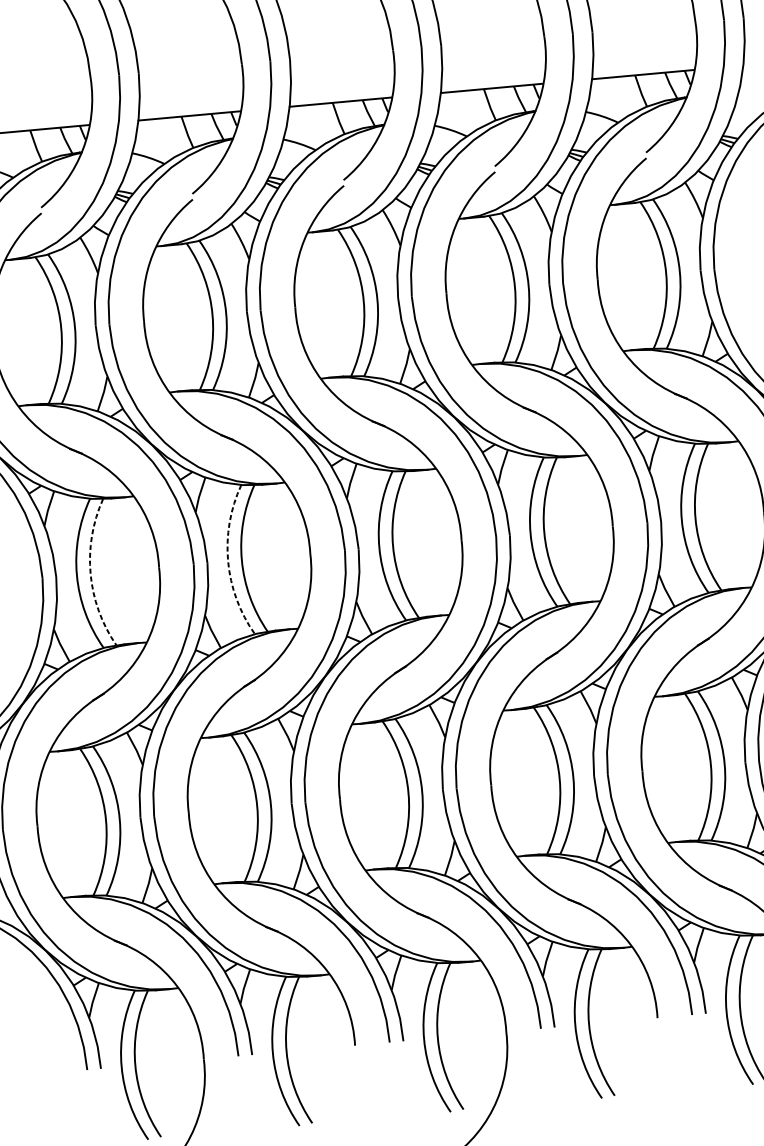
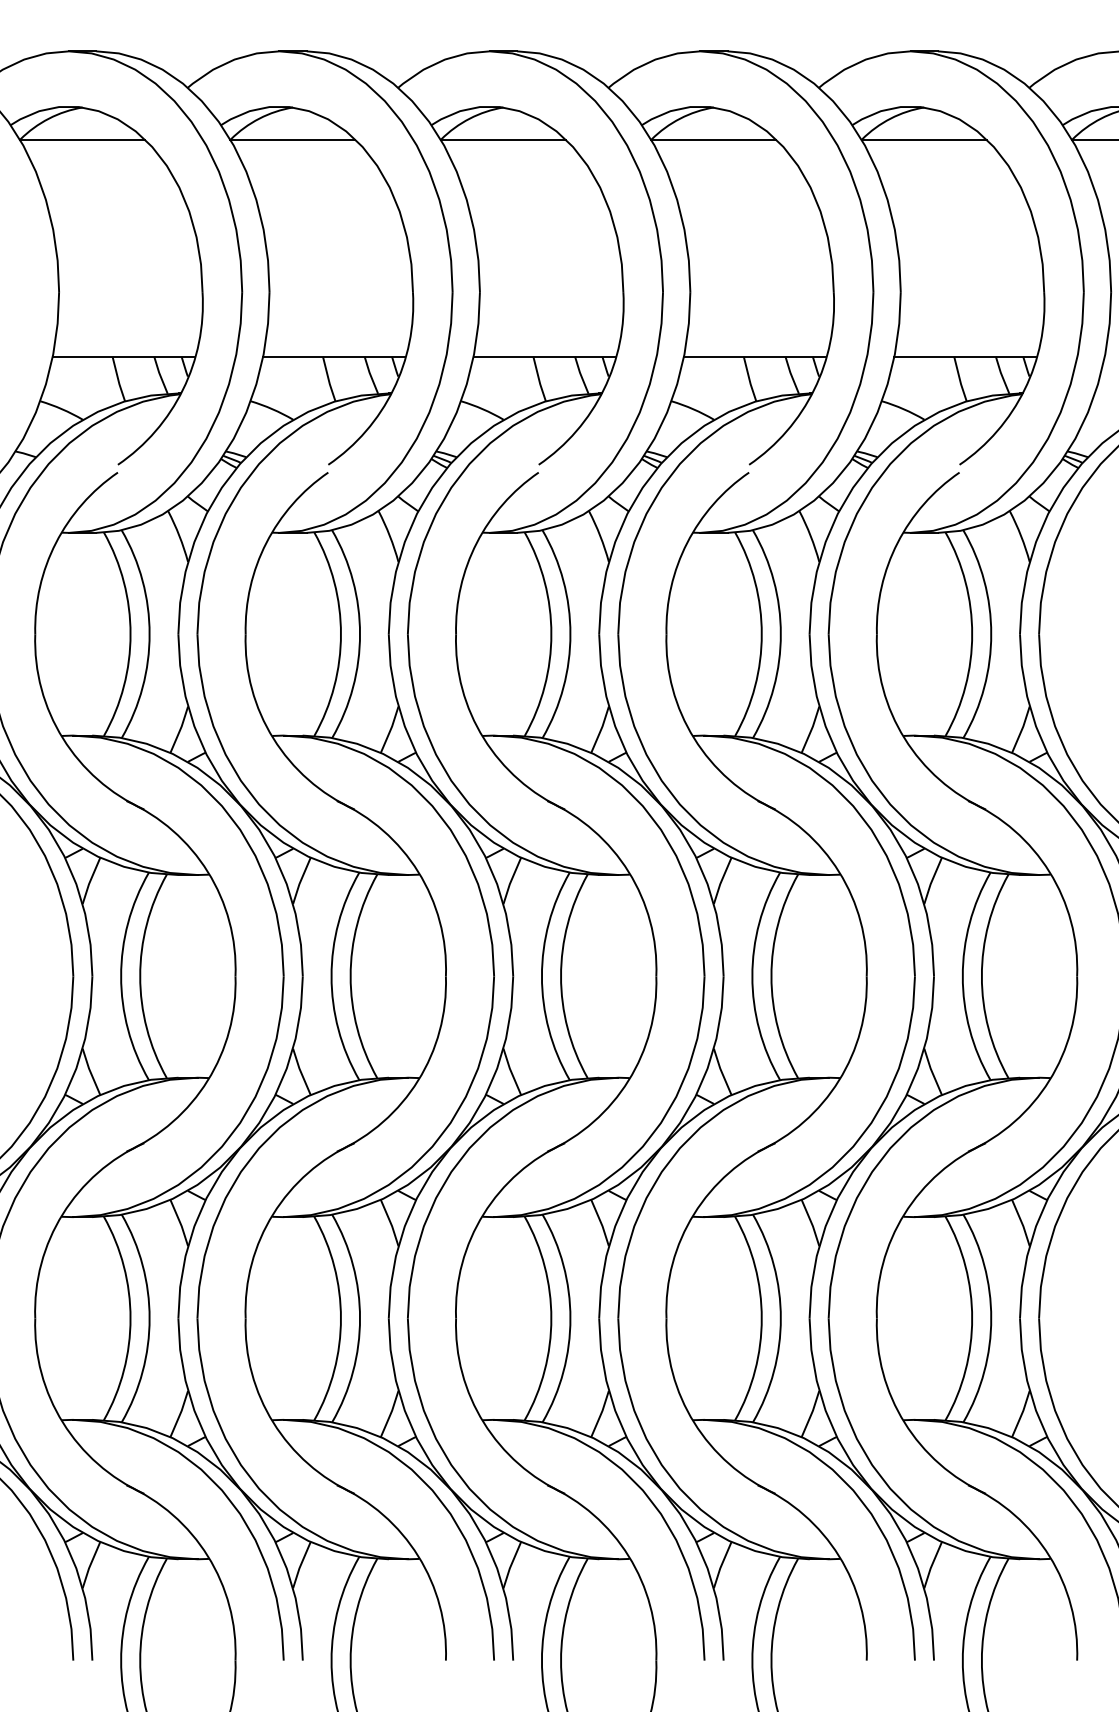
arc: (228, 561) -> (331, 976), dashed -> solid
arc: (90, 573) -> (140, 976), dashed -> solid

